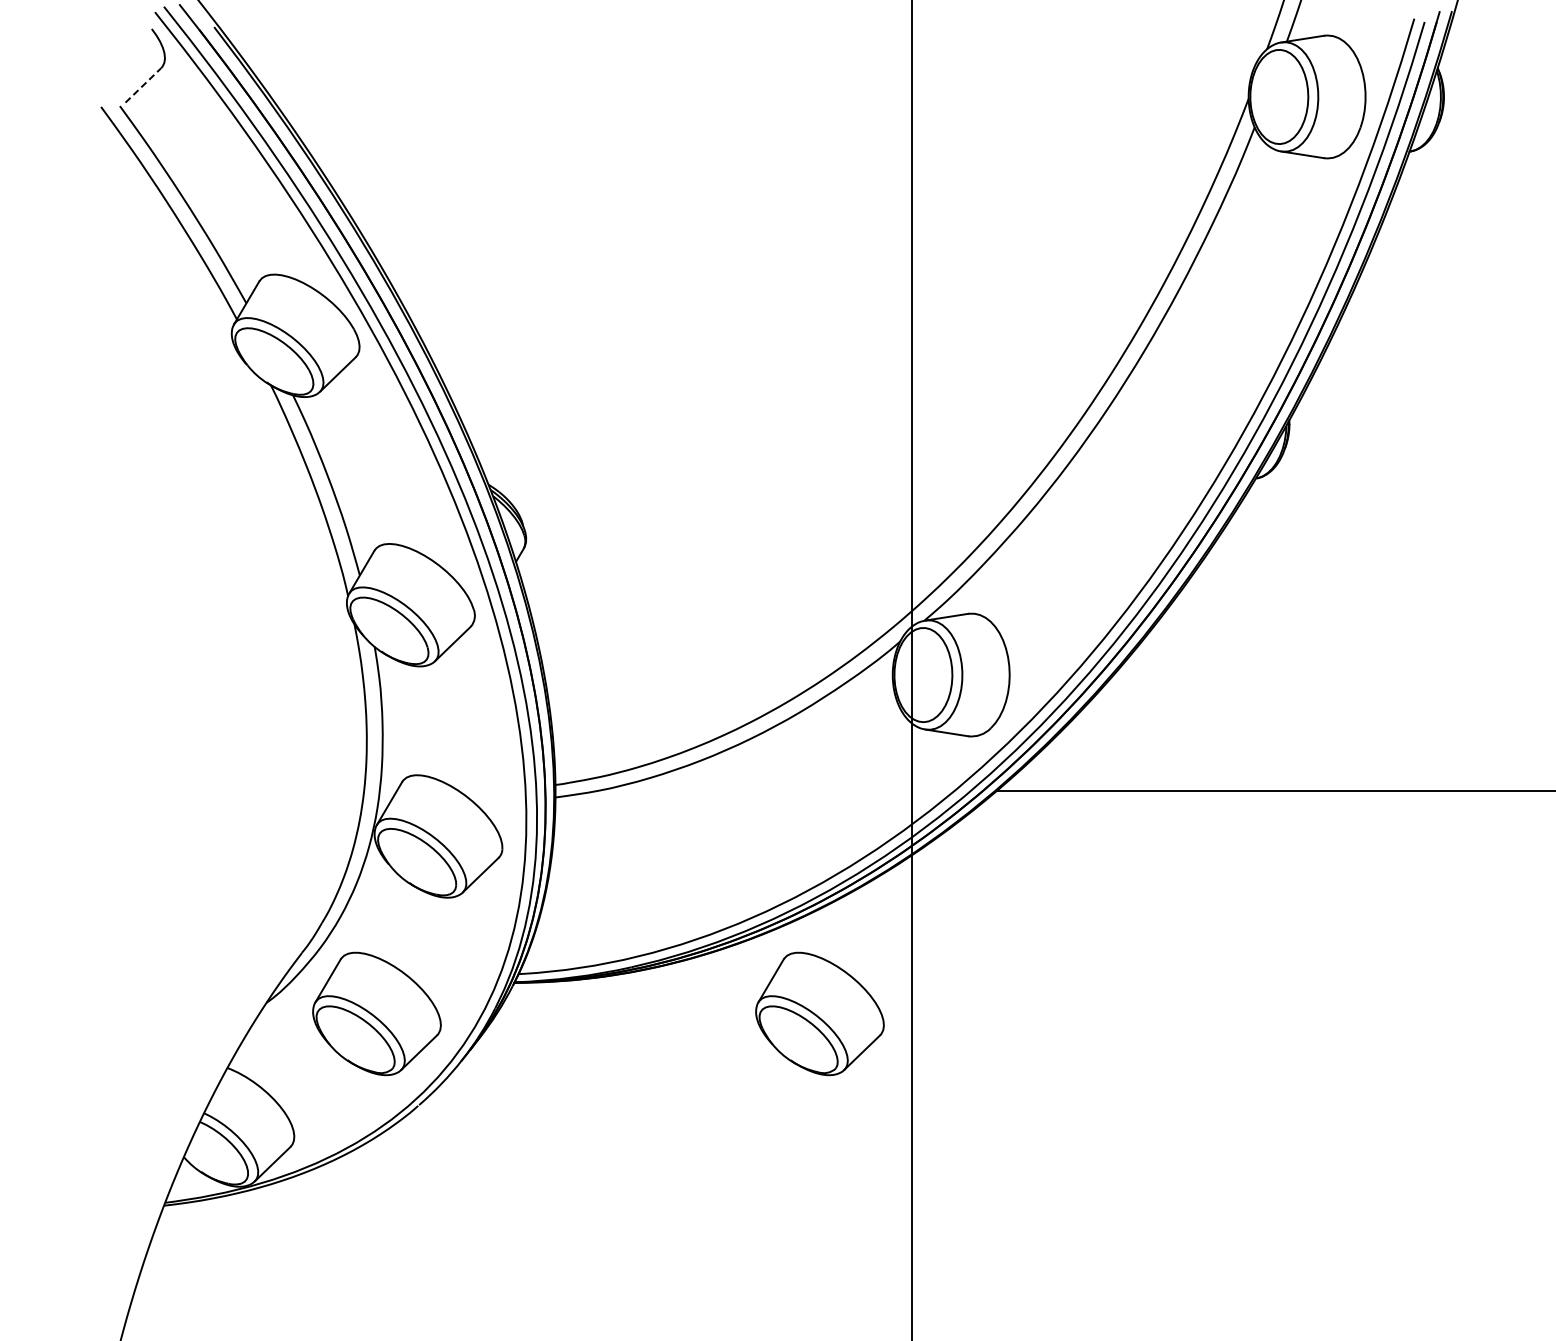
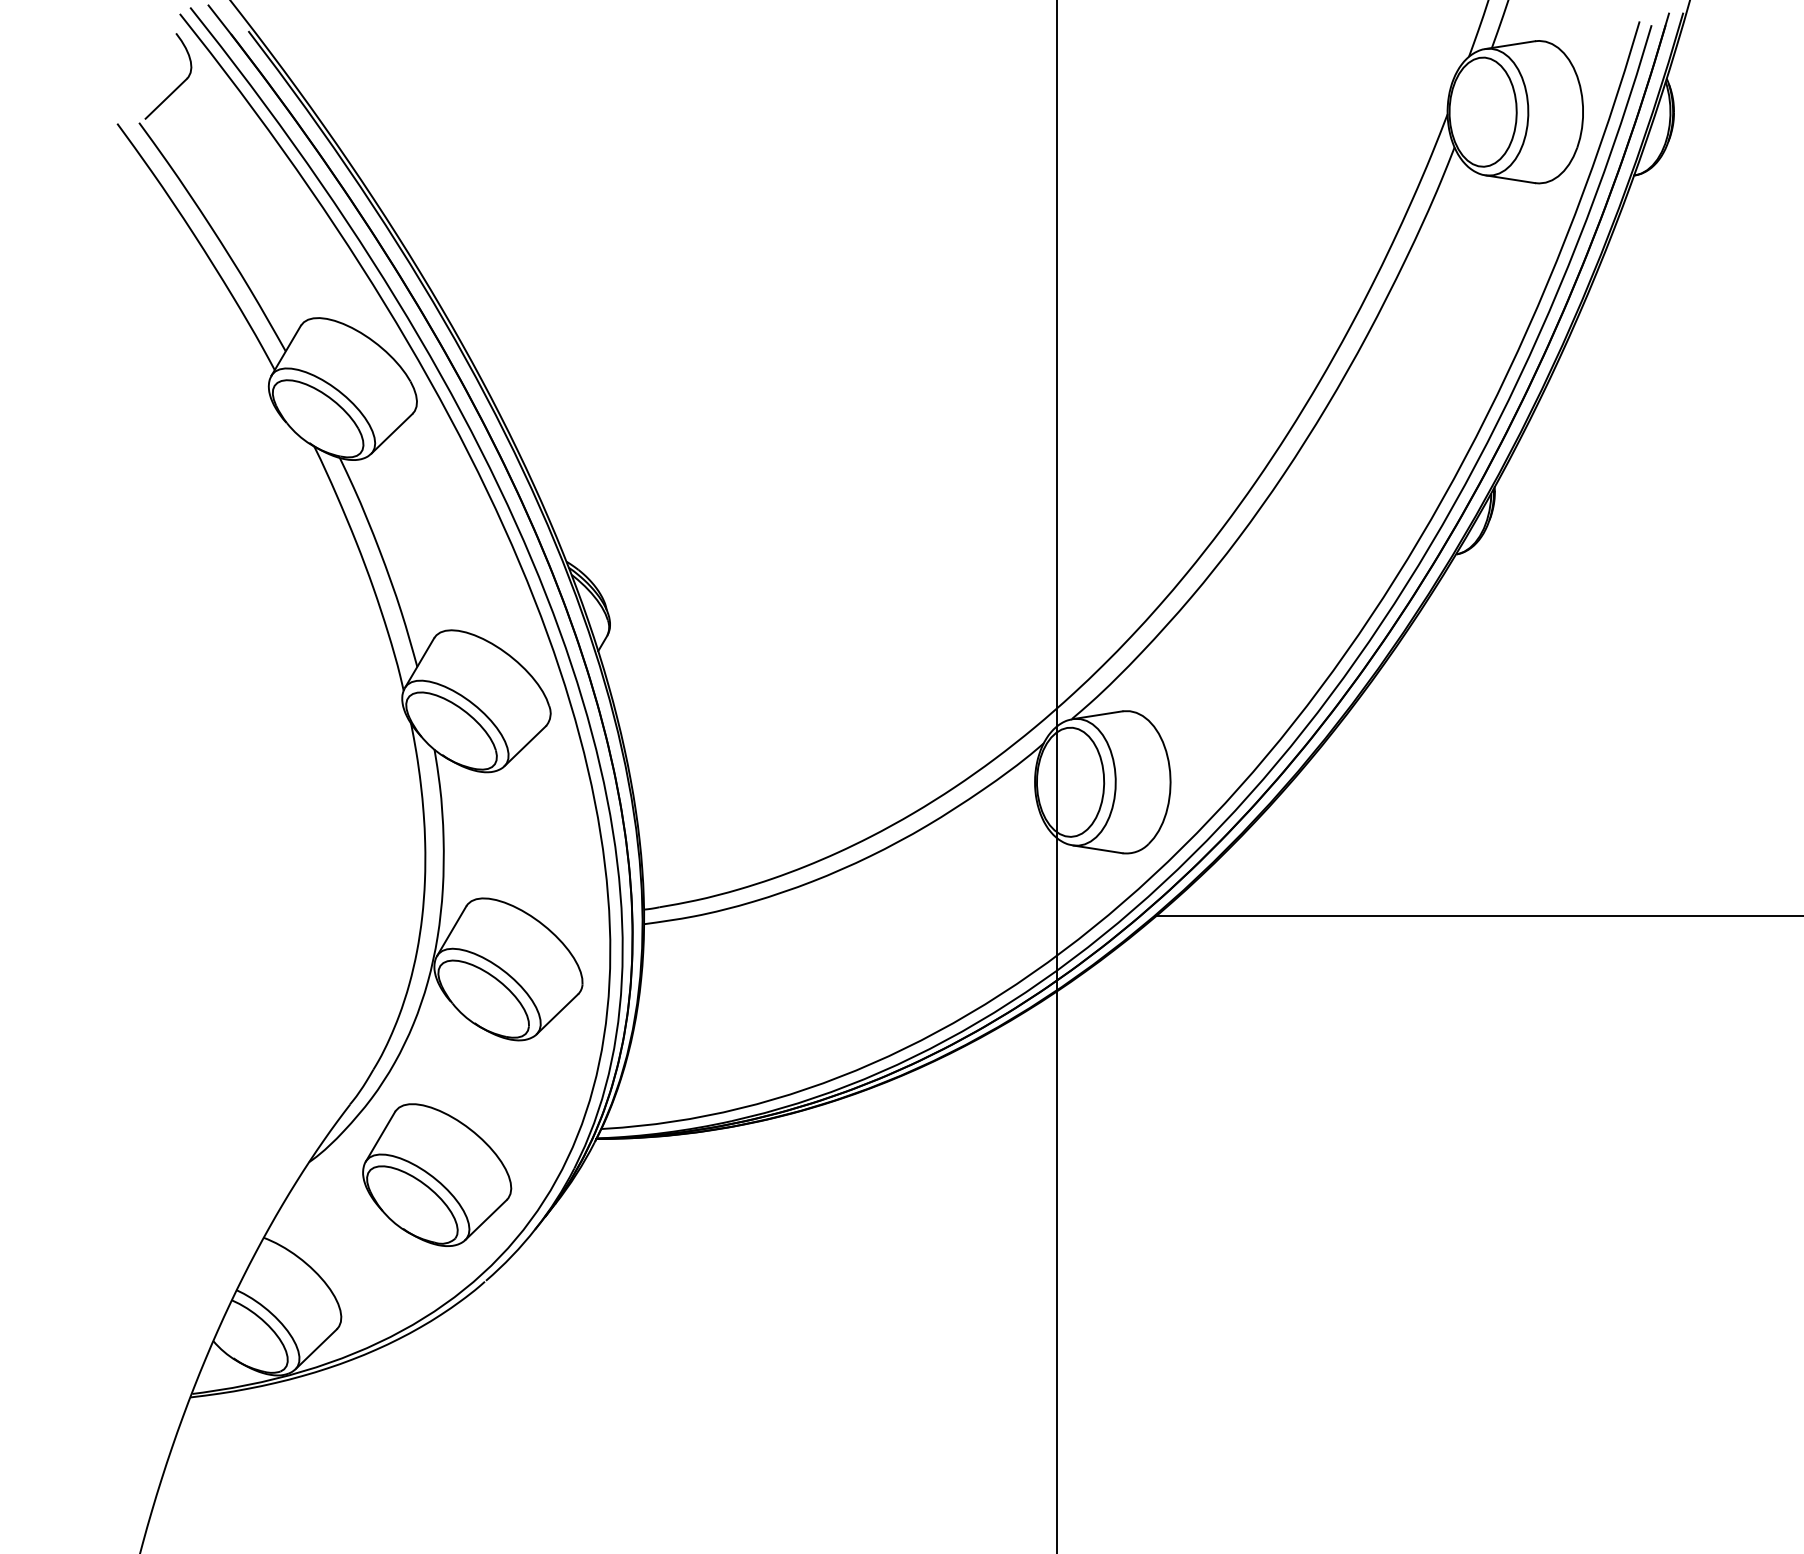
line: (143, 85) -> (166, 98), dashed -> solid
part: (819, 1013) -> (950, 1174), removed

